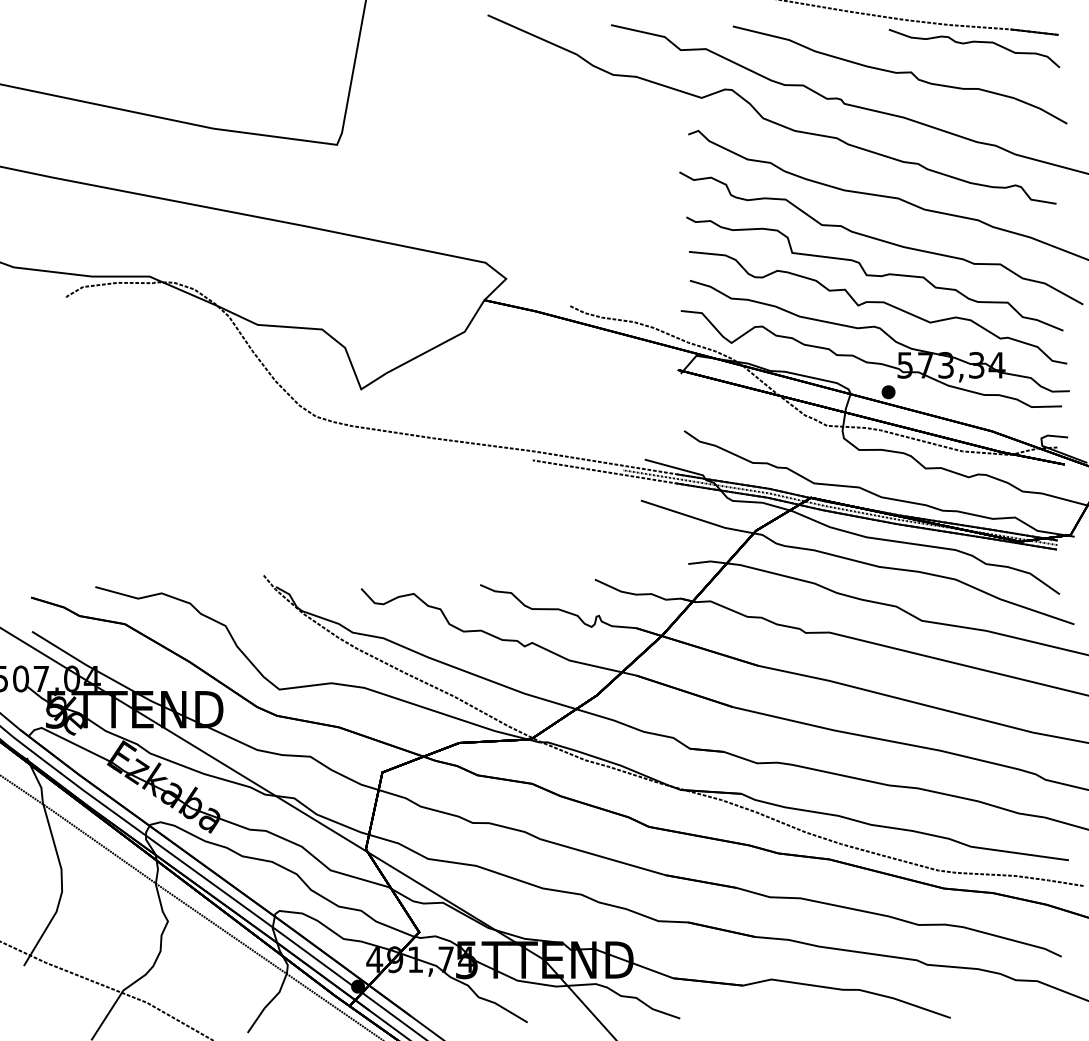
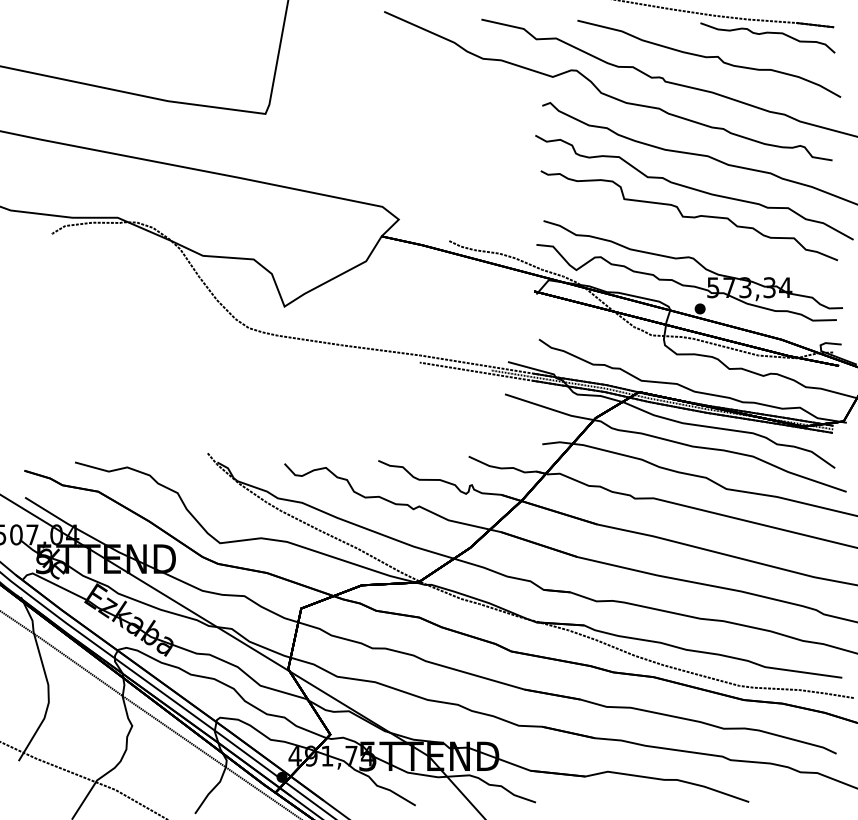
curve: (878, 303) -> (692, 238), removed

